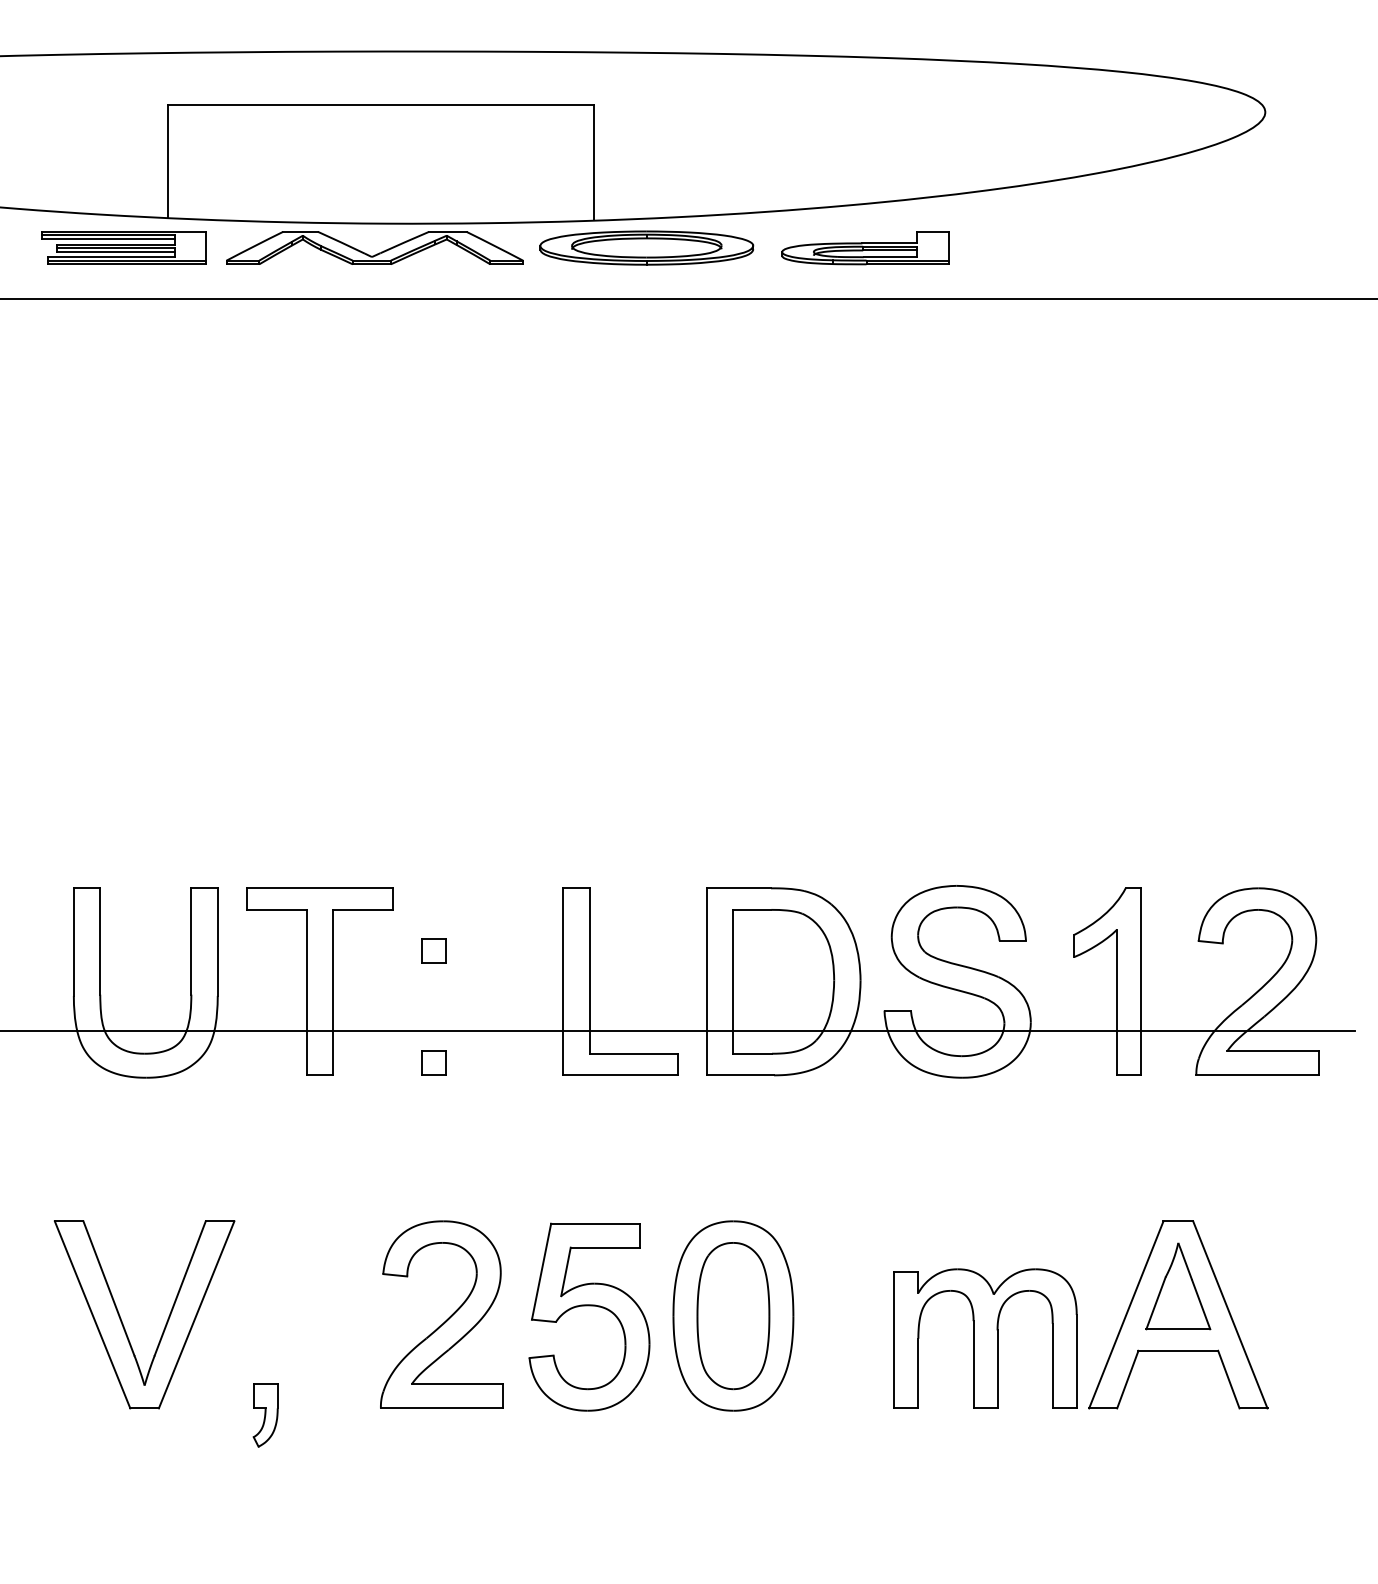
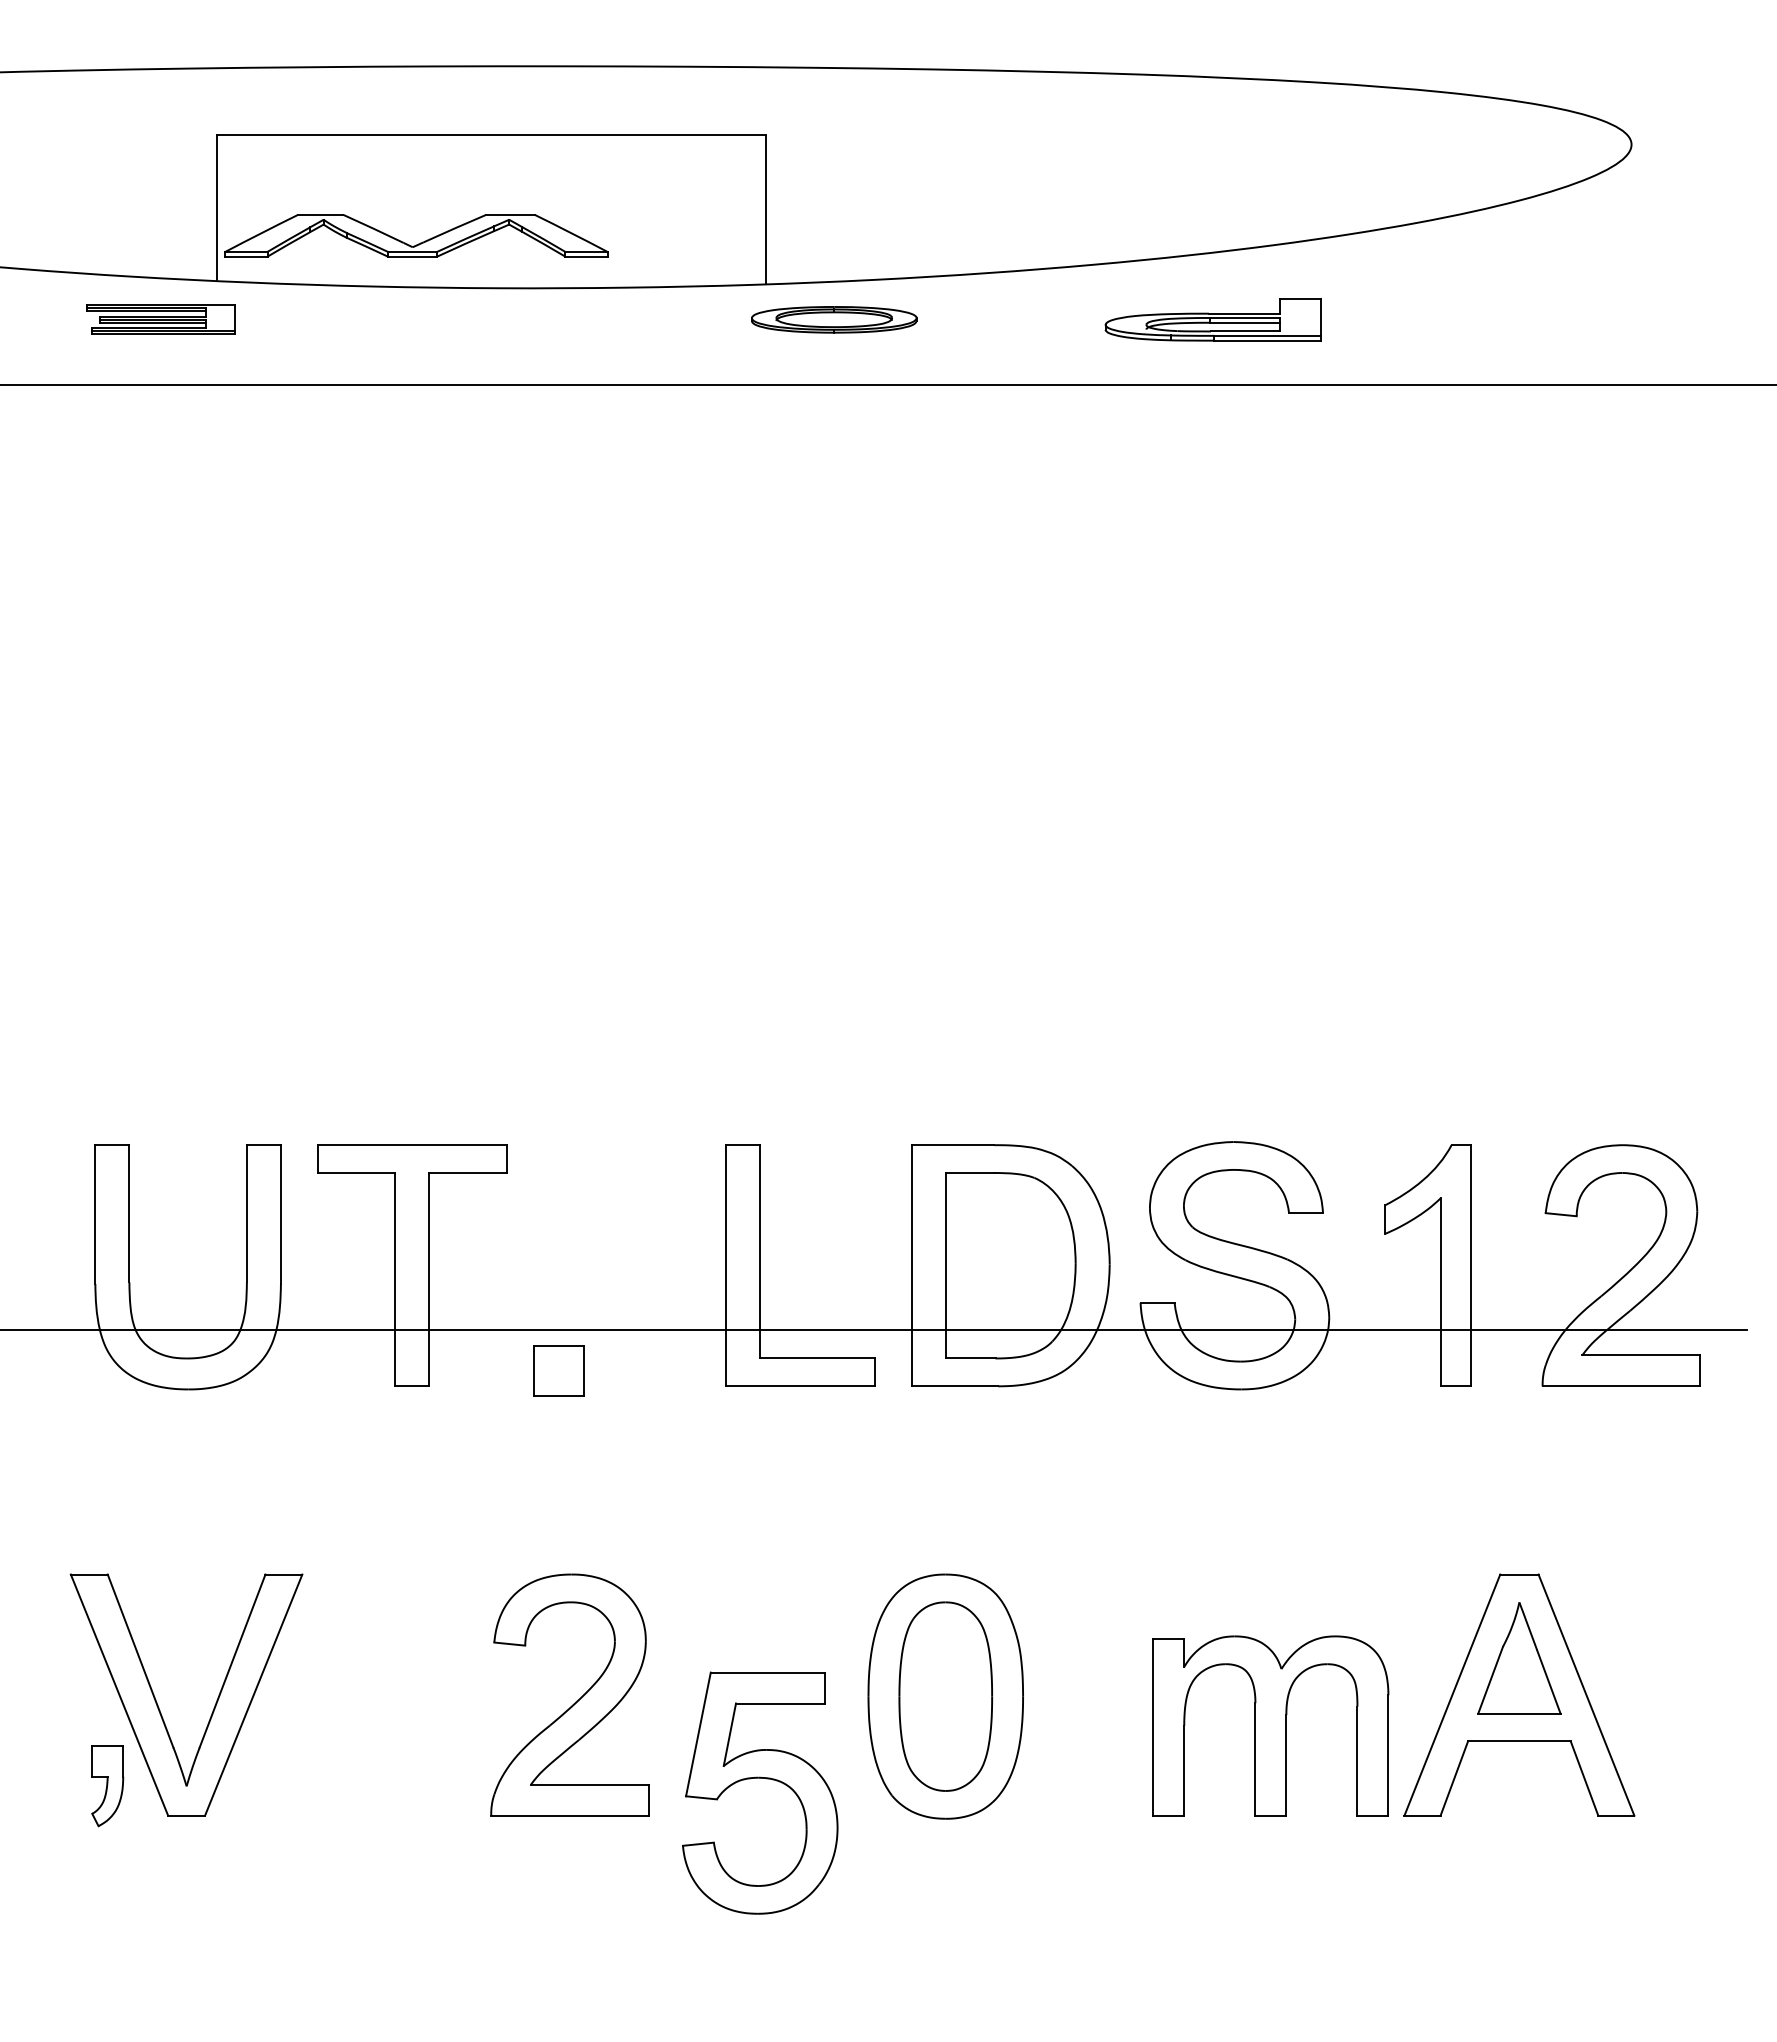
part: (124, 247) -> (160, 319), size x0.7
part: (647, 247) -> (834, 319), size x0.6
part: (865, 247) -> (1212, 319), moved
part: (377, 253) -> (420, 242), moved
part: (433, 950) -> (559, 1225), removed
part: (433, 1063) -> (559, 1370), size x1.6
part: (589, 1305) -> (760, 1778), moved
part: (265, 1415) -> (107, 1786), moved

